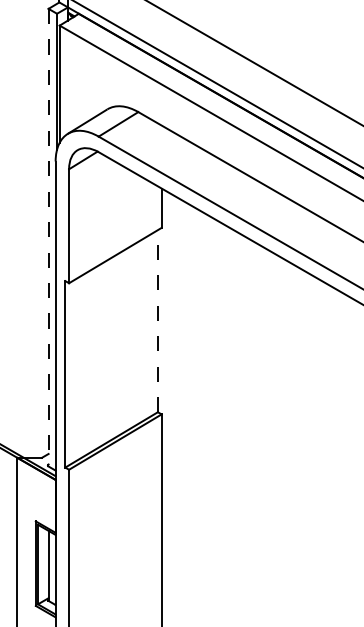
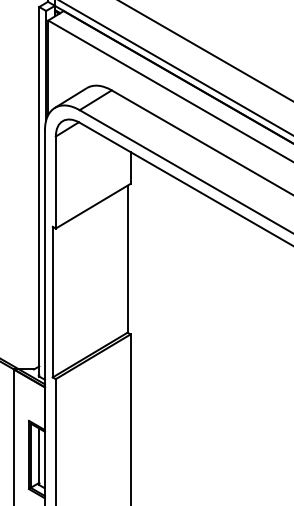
line: (48, 237) -> (39, 191), dashed -> solid
line: (157, 321) -> (127, 259), dashed -> solid

